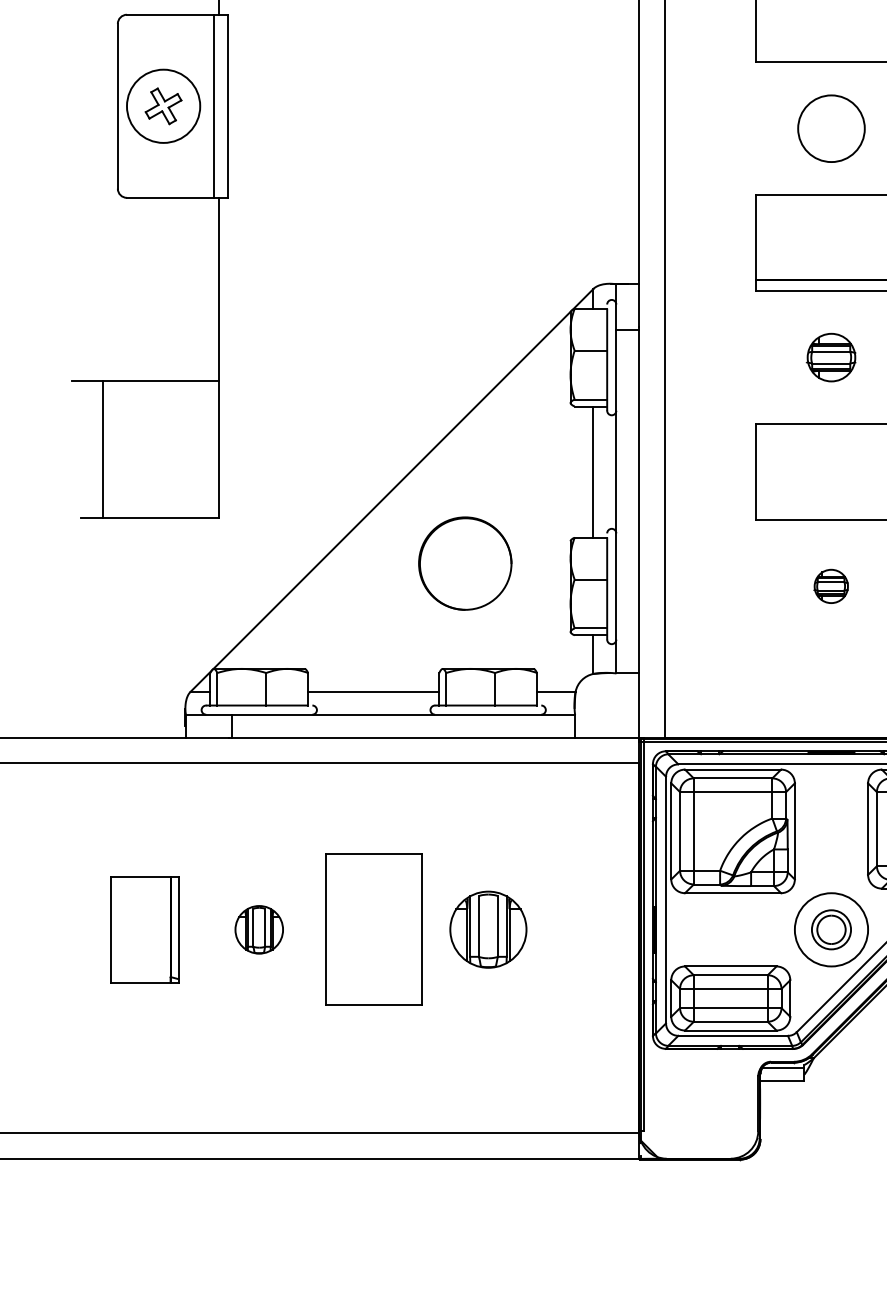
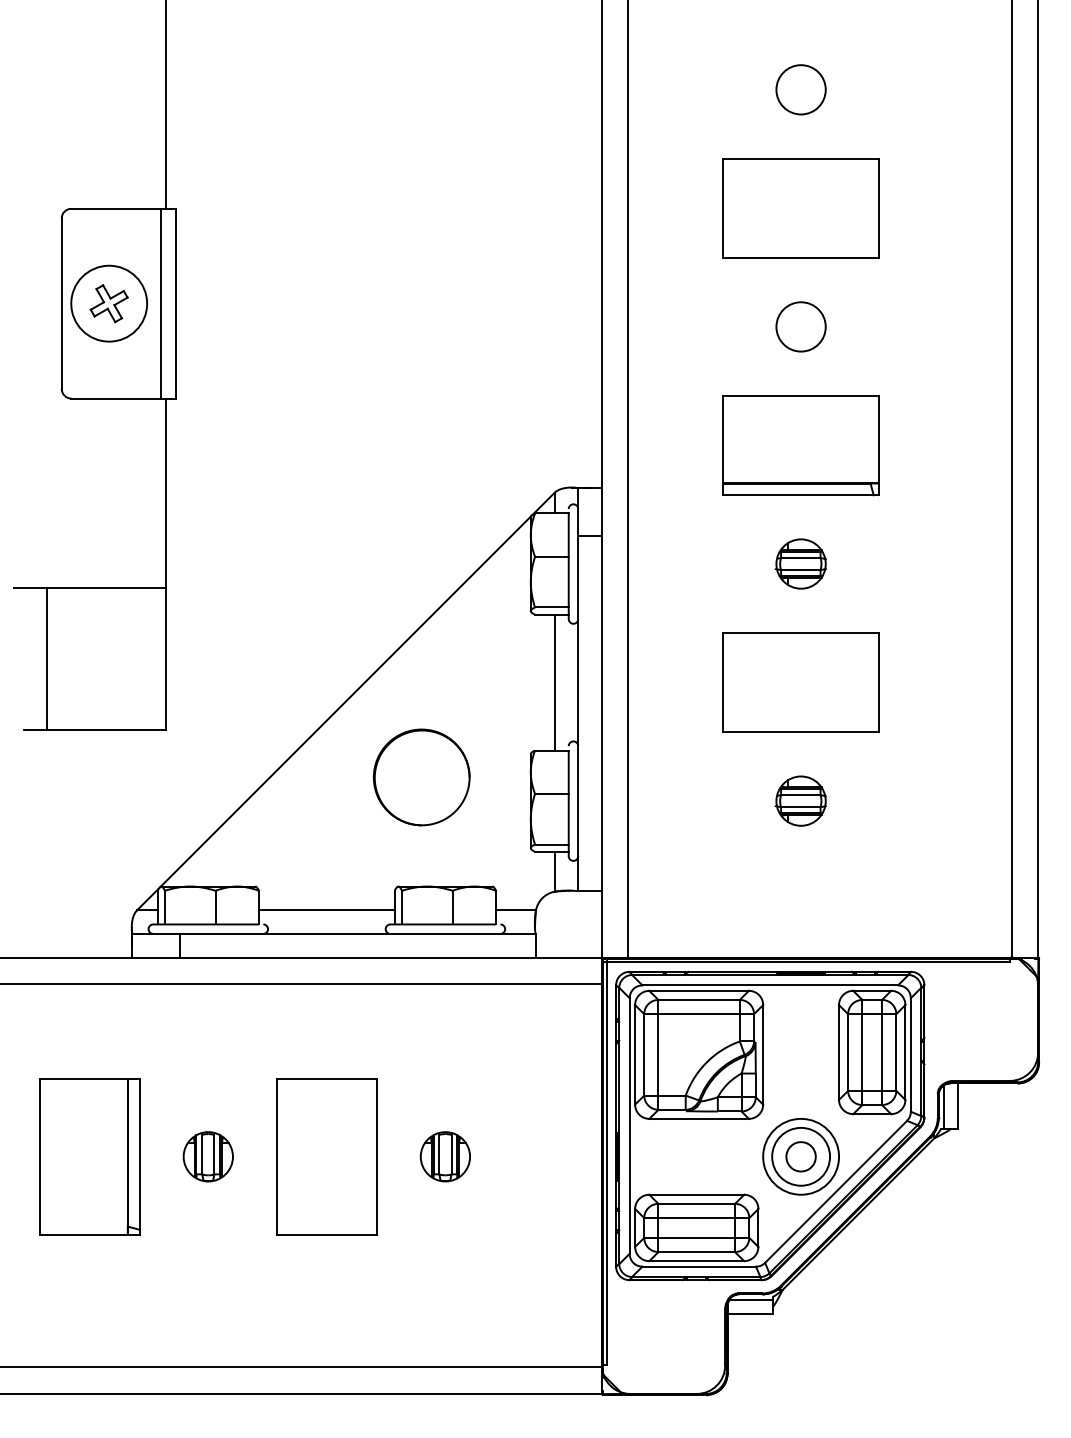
circle: (830, 128) -> (800, 326), size x0.71
part: (830, 585) -> (800, 800), size x1.43
part: (144, 929) -> (89, 1156), size x1.43
part: (487, 929) -> (444, 1156), size x0.62
circle: (831, 929) -> (801, 1156), size x1.43

